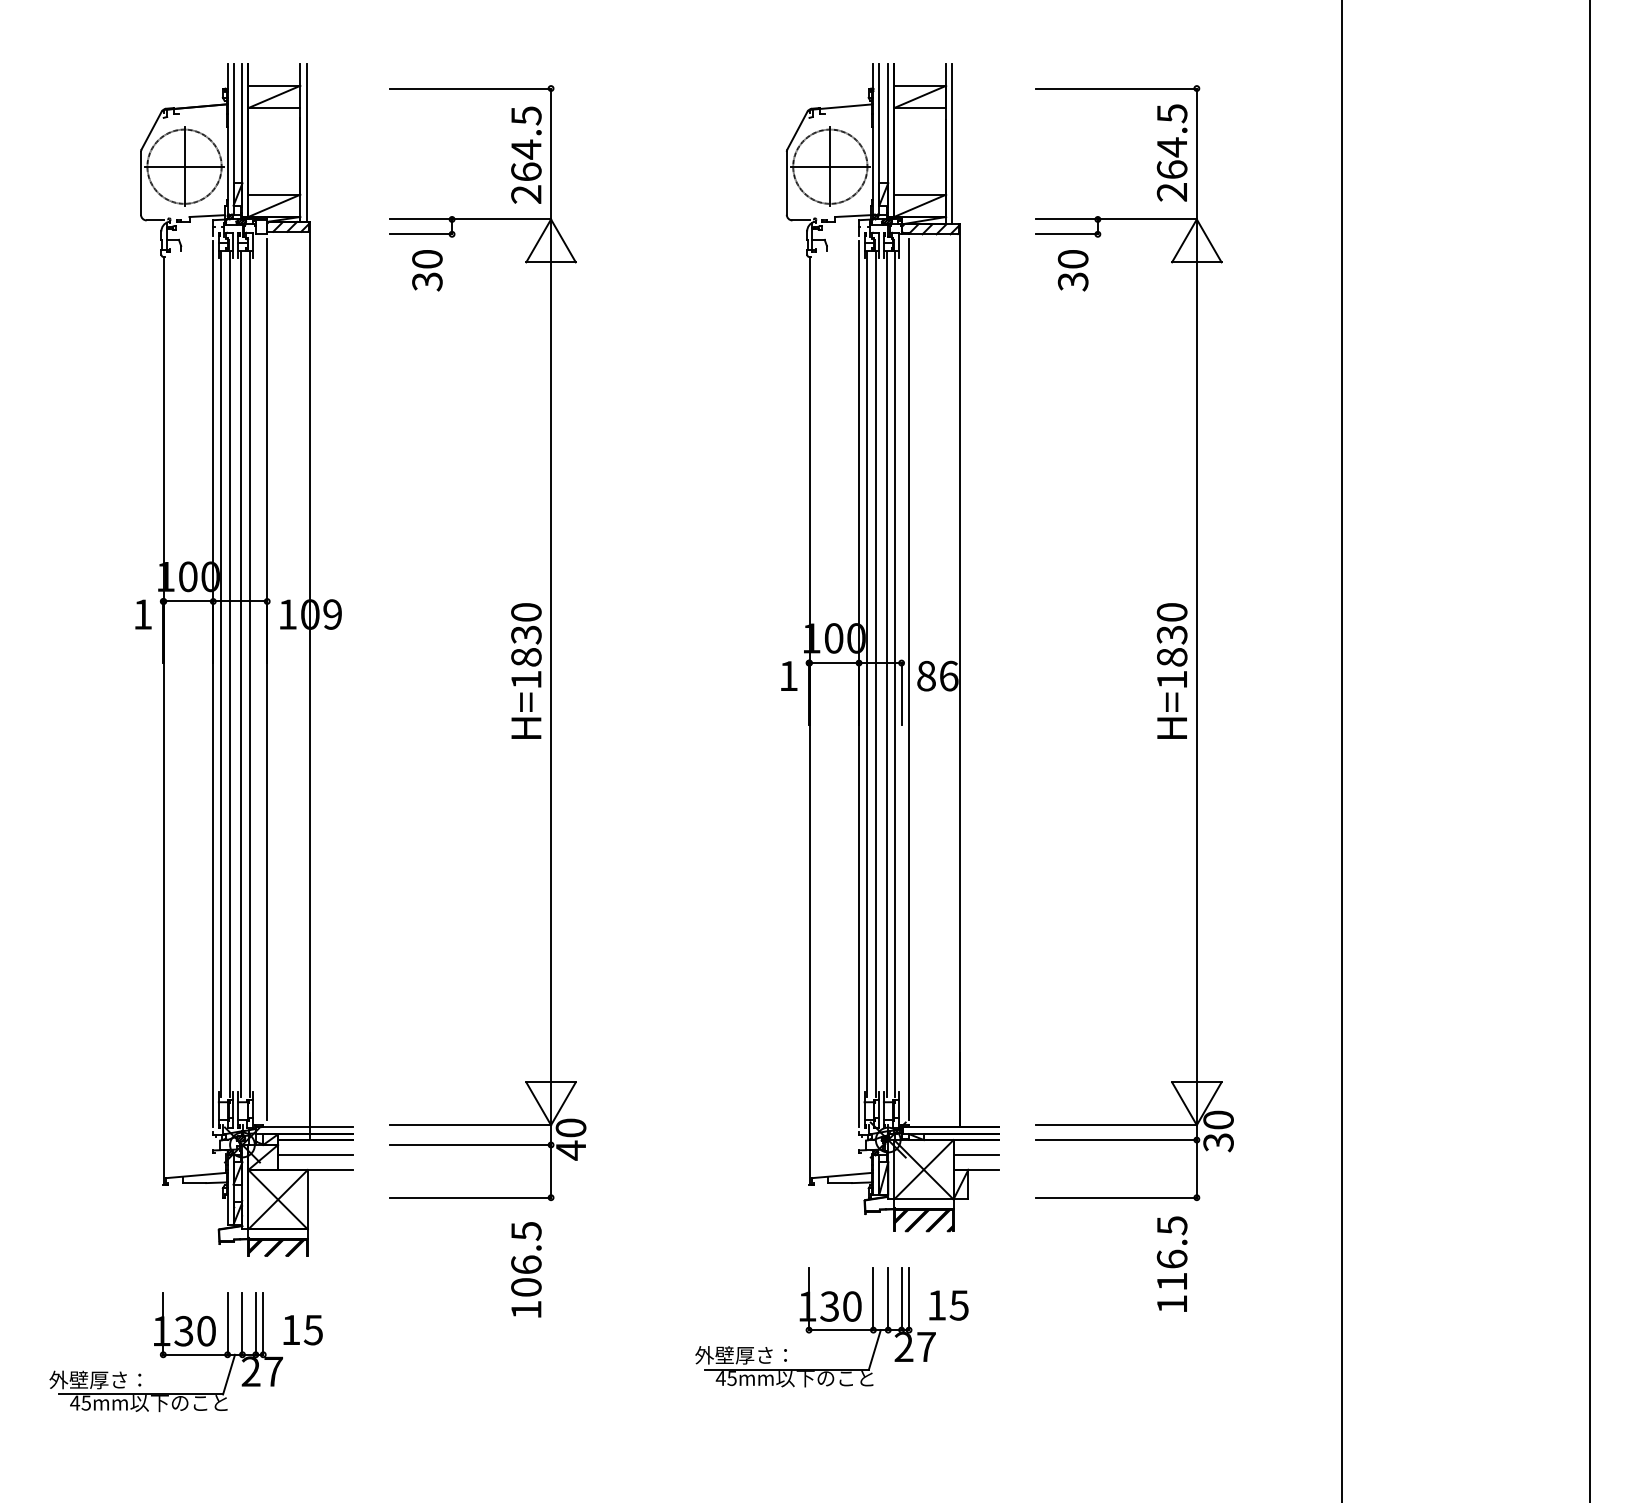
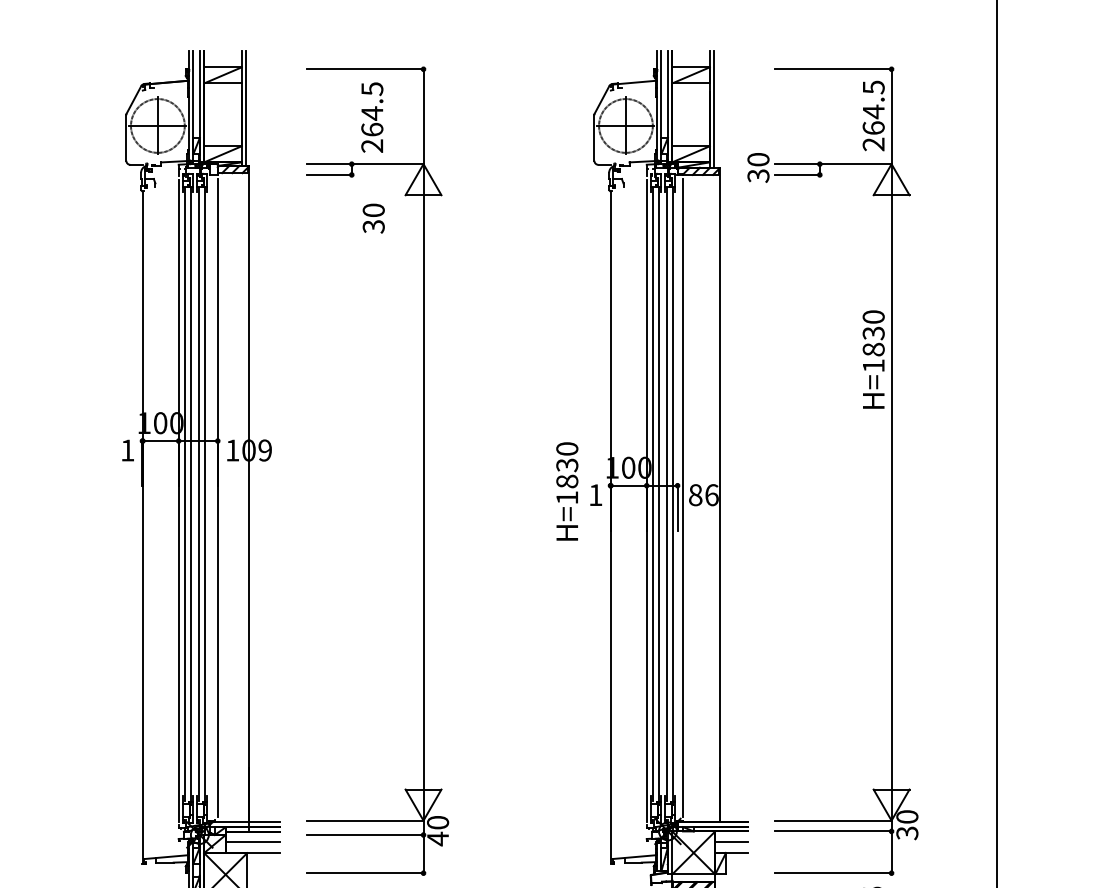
text: (526, 154) -> (372, 117), moved
text: (427, 270) -> (373, 218), moved
text: (1072, 270) -> (757, 167), moved
text: (526, 670) -> (567, 491), moved
text: (1171, 670) -> (873, 359), moved

